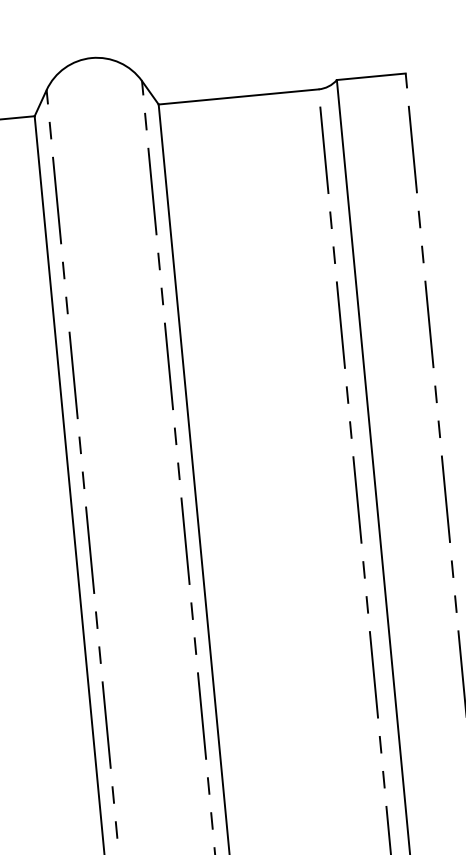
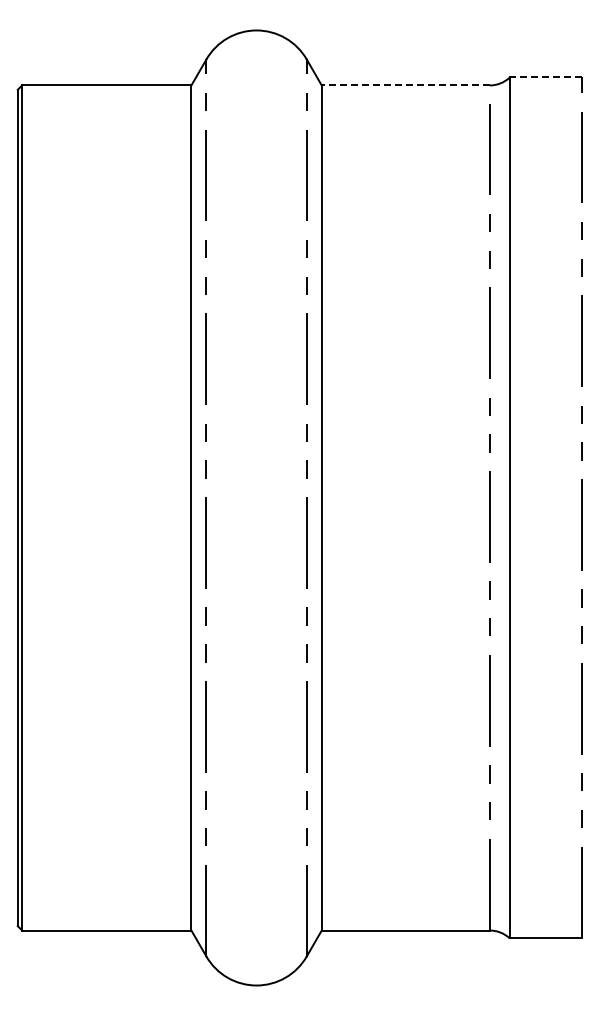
line: (370, 76) -> (545, 77), solid -> dashed
line: (238, 97) -> (405, 85), solid -> dashed

